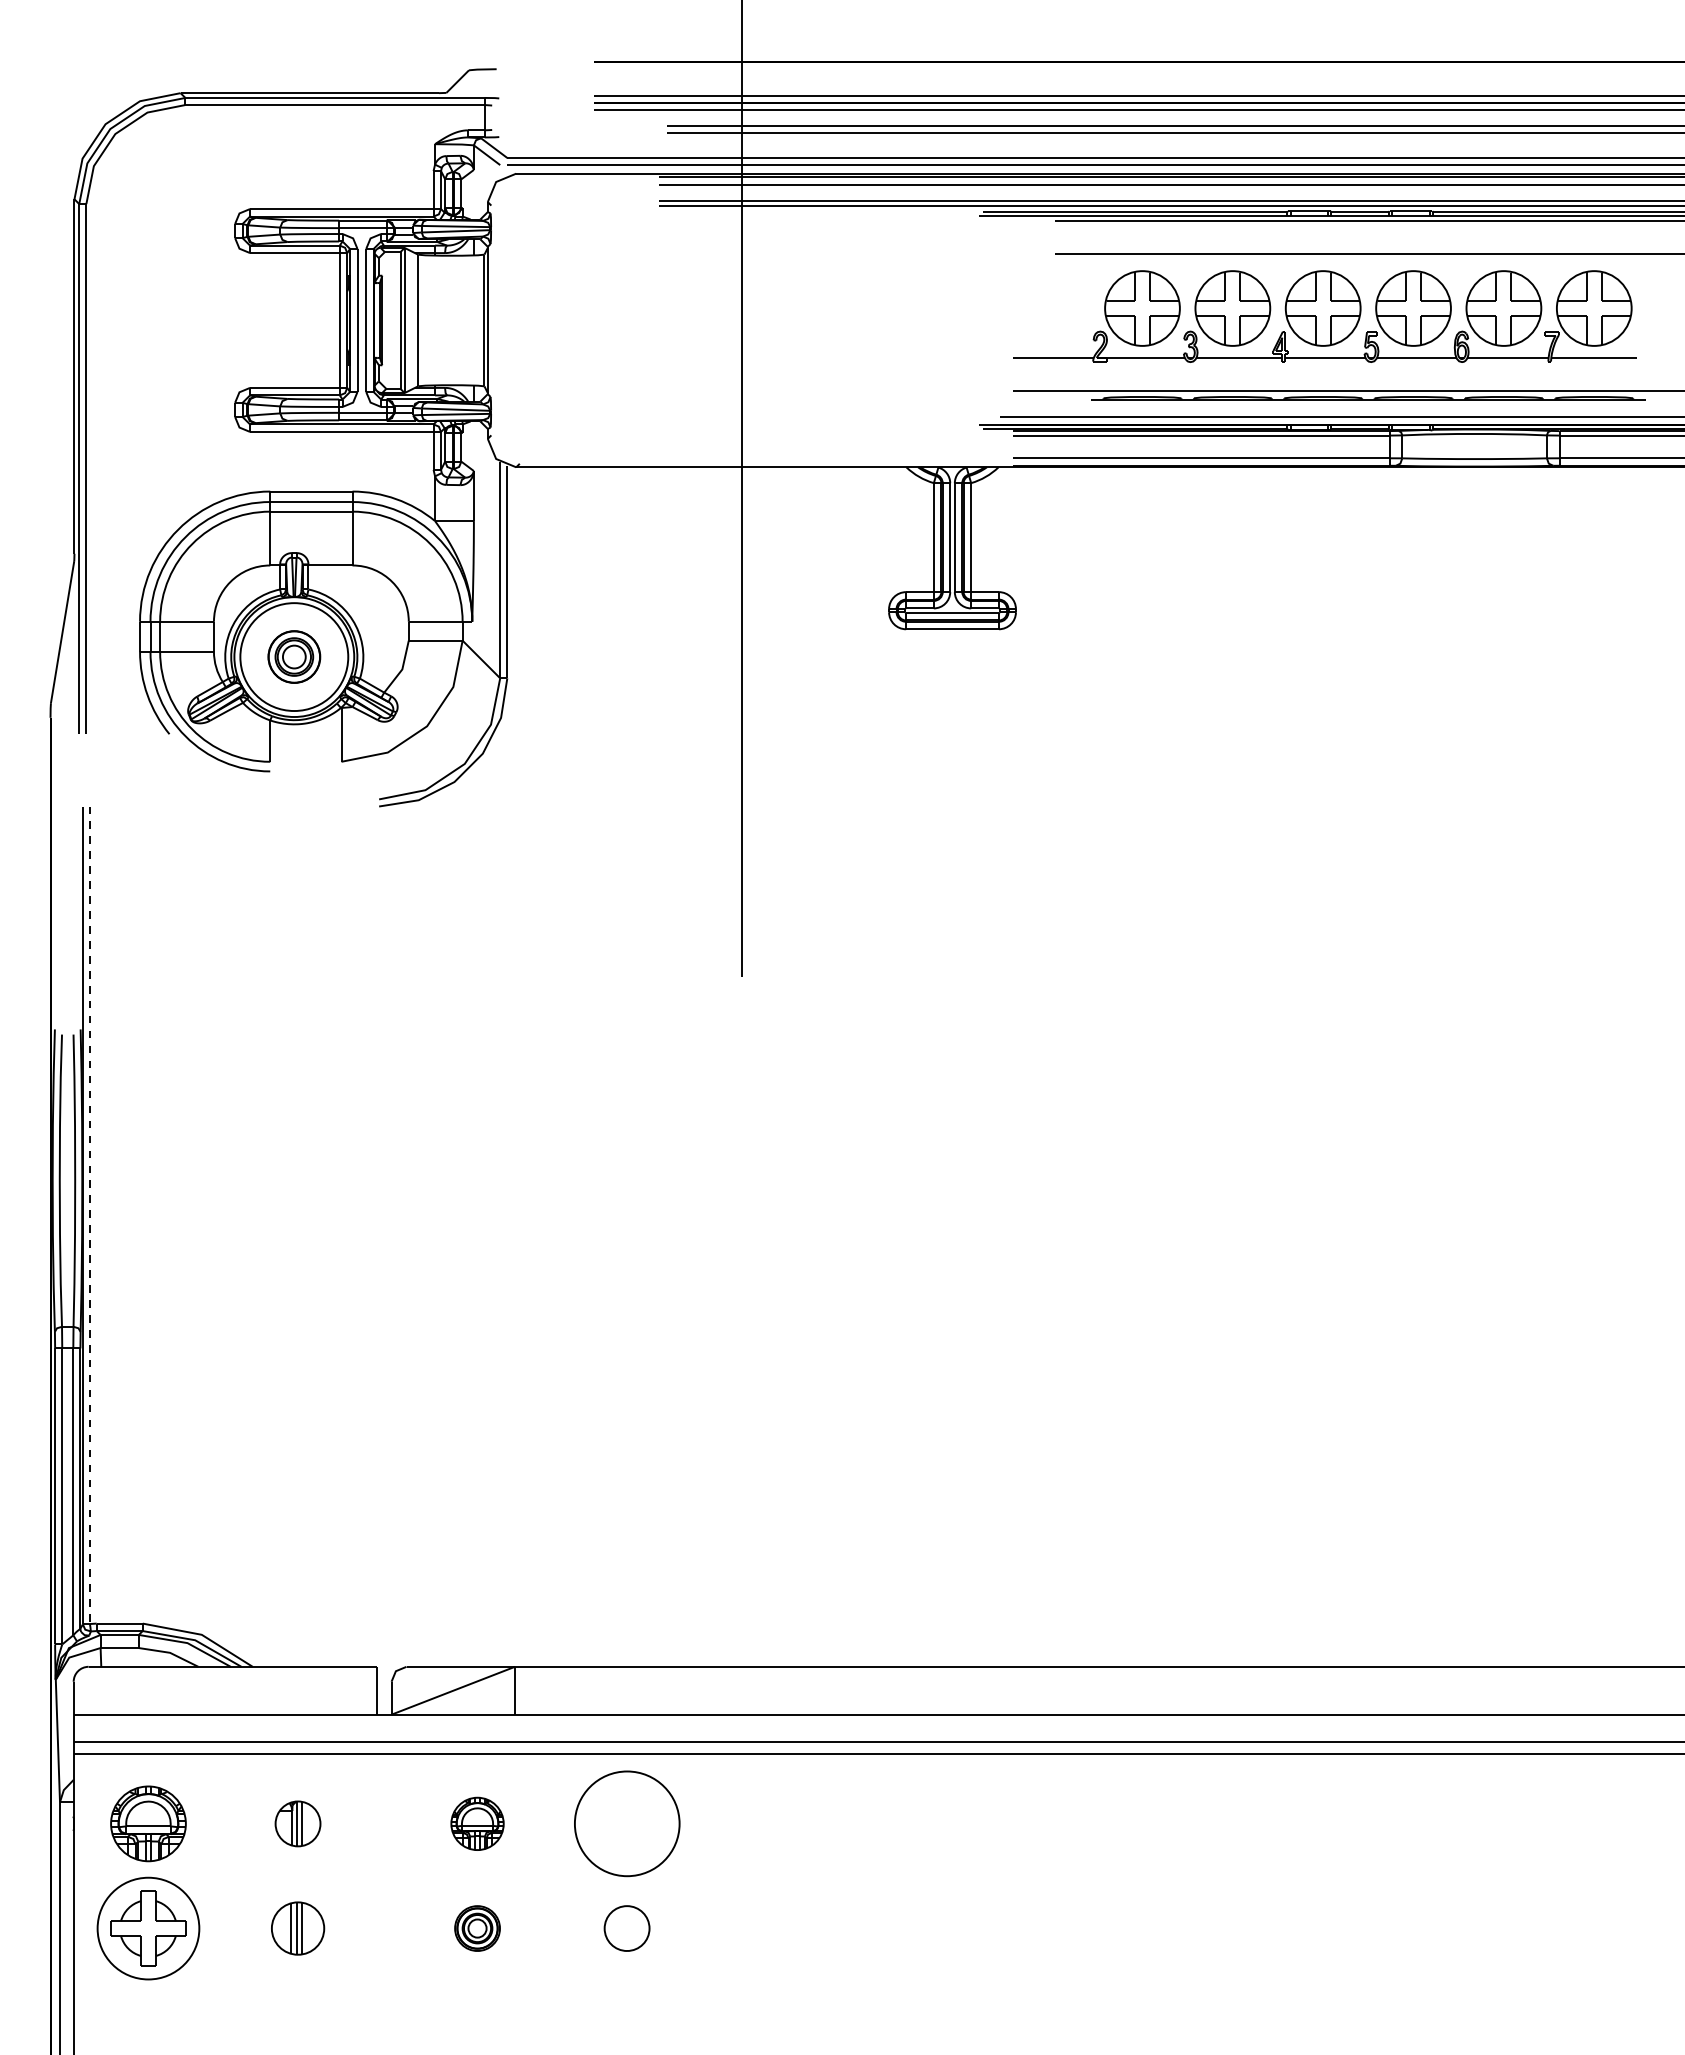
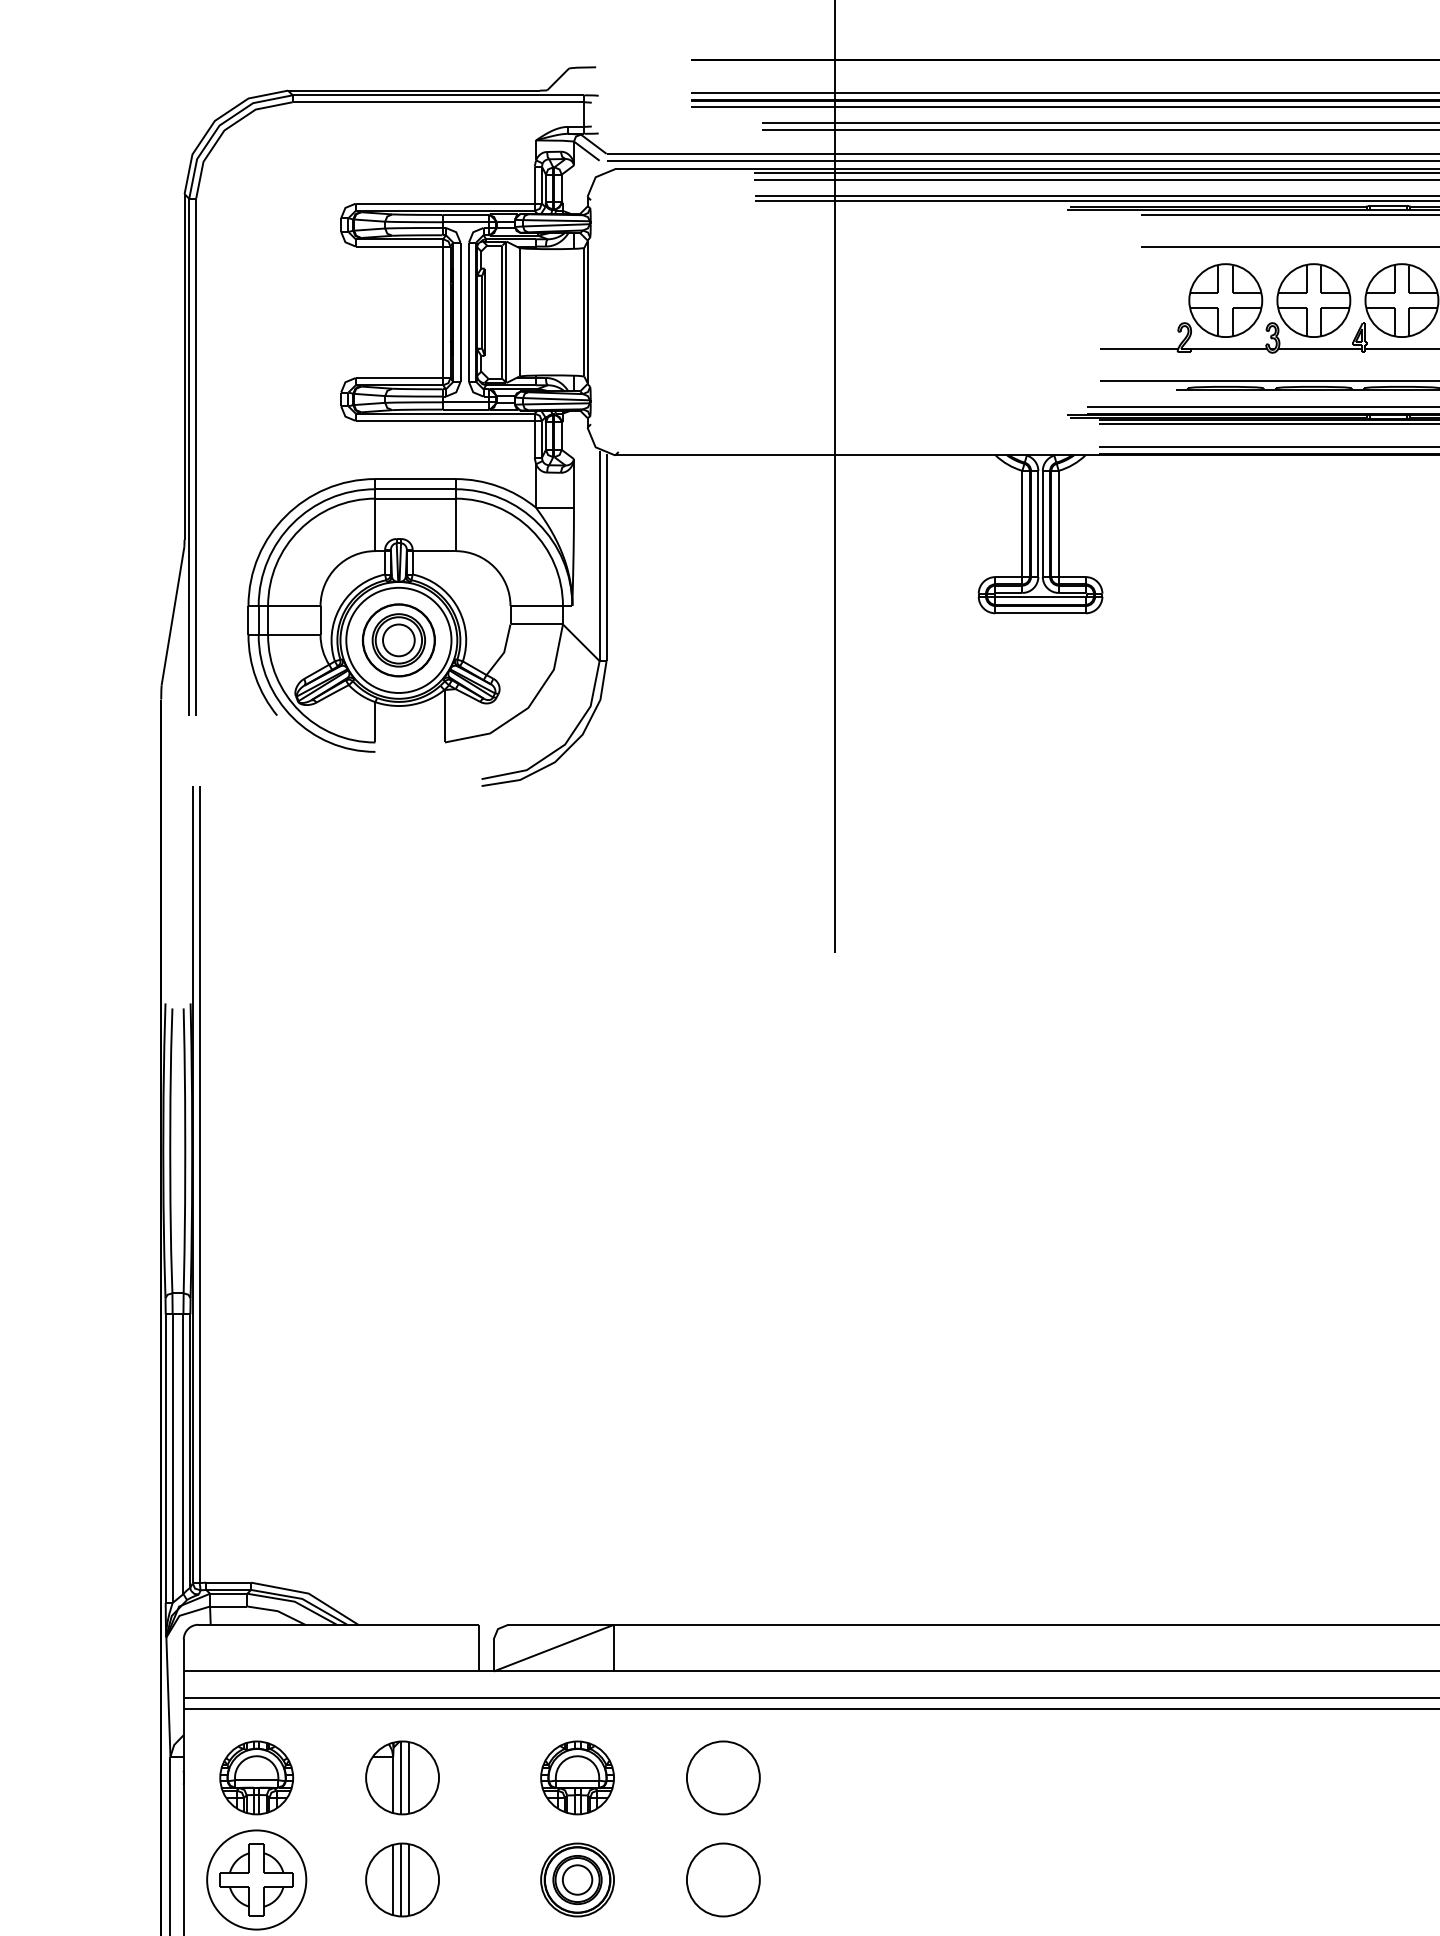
part: (294, 656) -> (399, 639), size x1.43
line: (90, 1215) -> (200, 1184), dashed -> solid
part: (297, 1823) -> (401, 1777), size x1.67
part: (477, 1823) -> (577, 1777), size x1.43
part: (626, 1823) -> (722, 1777), size x0.71
part: (297, 1928) -> (401, 1879), size x1.43
part: (477, 1928) -> (577, 1879), size x1.67
part: (626, 1928) -> (722, 1879), size x1.67

